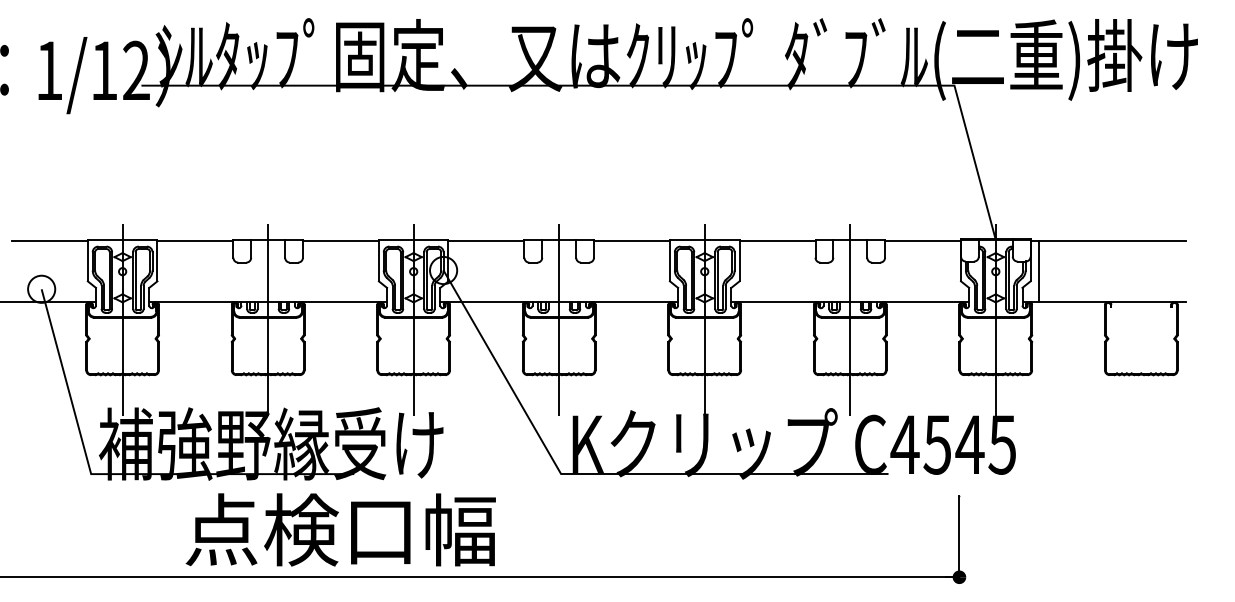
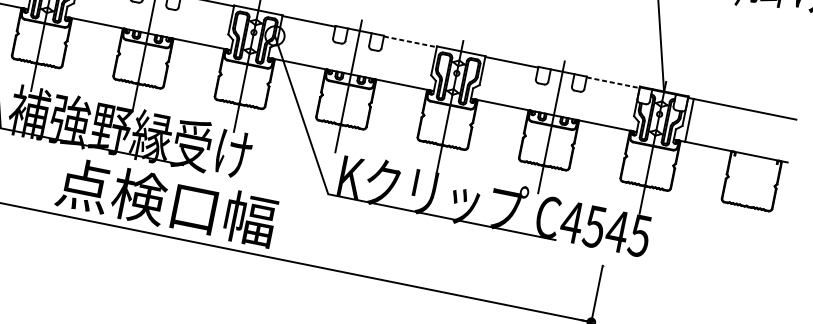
line: (631, 241) -> (409, 42), solid -> dashed
line: (923, 241) -> (613, 83), solid -> dashed

